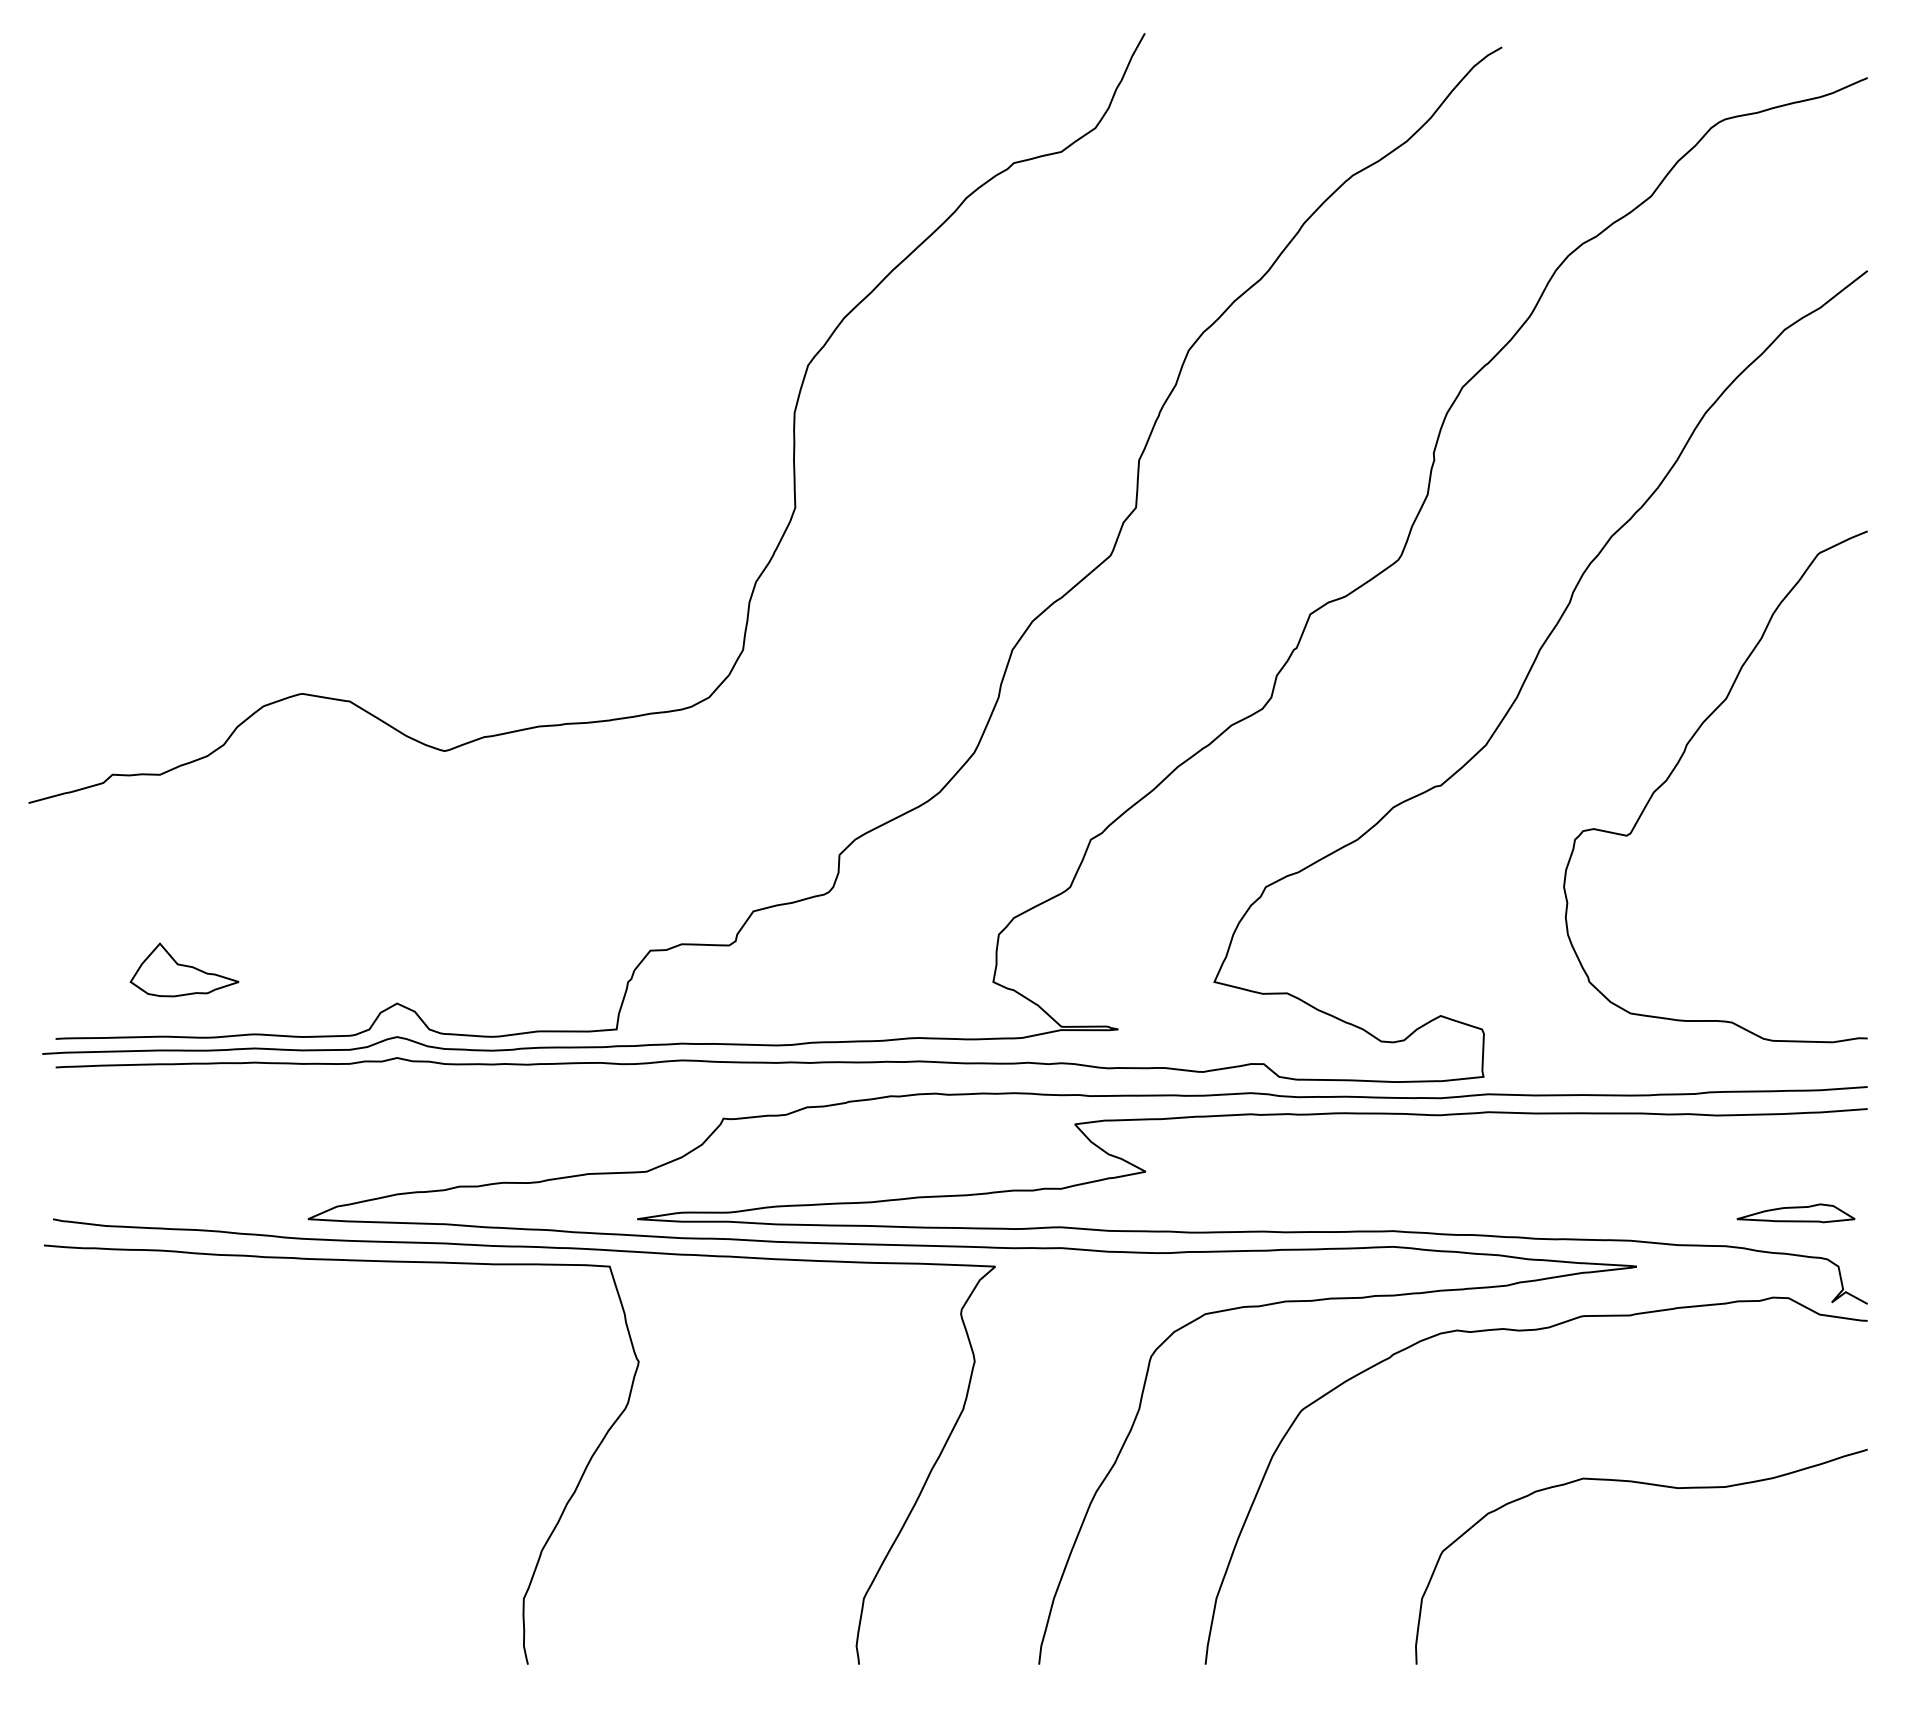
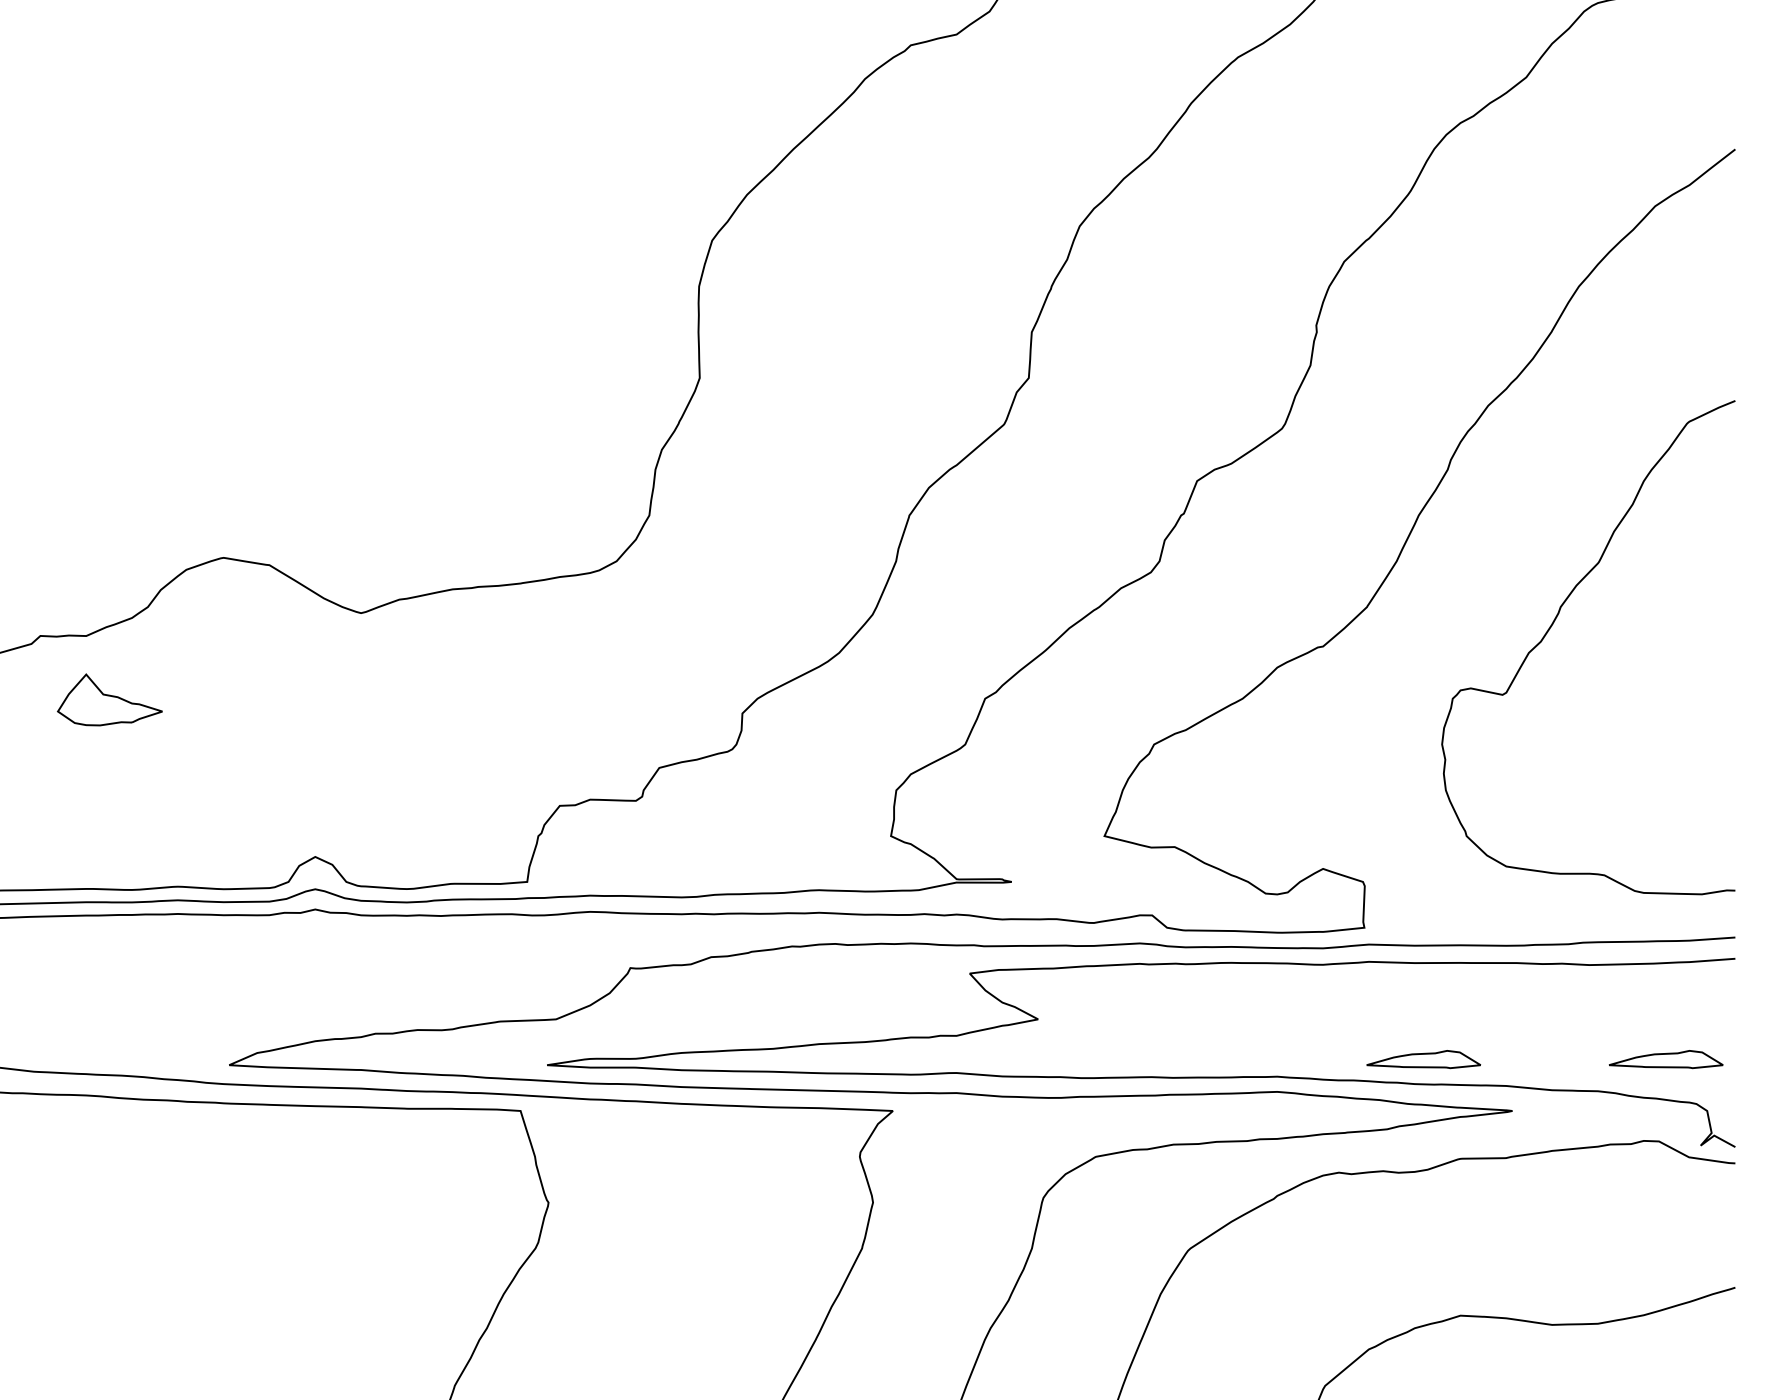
part: (184, 969) -> (109, 699), moved
part: (1544, 1213) -> (1423, 1059), added

